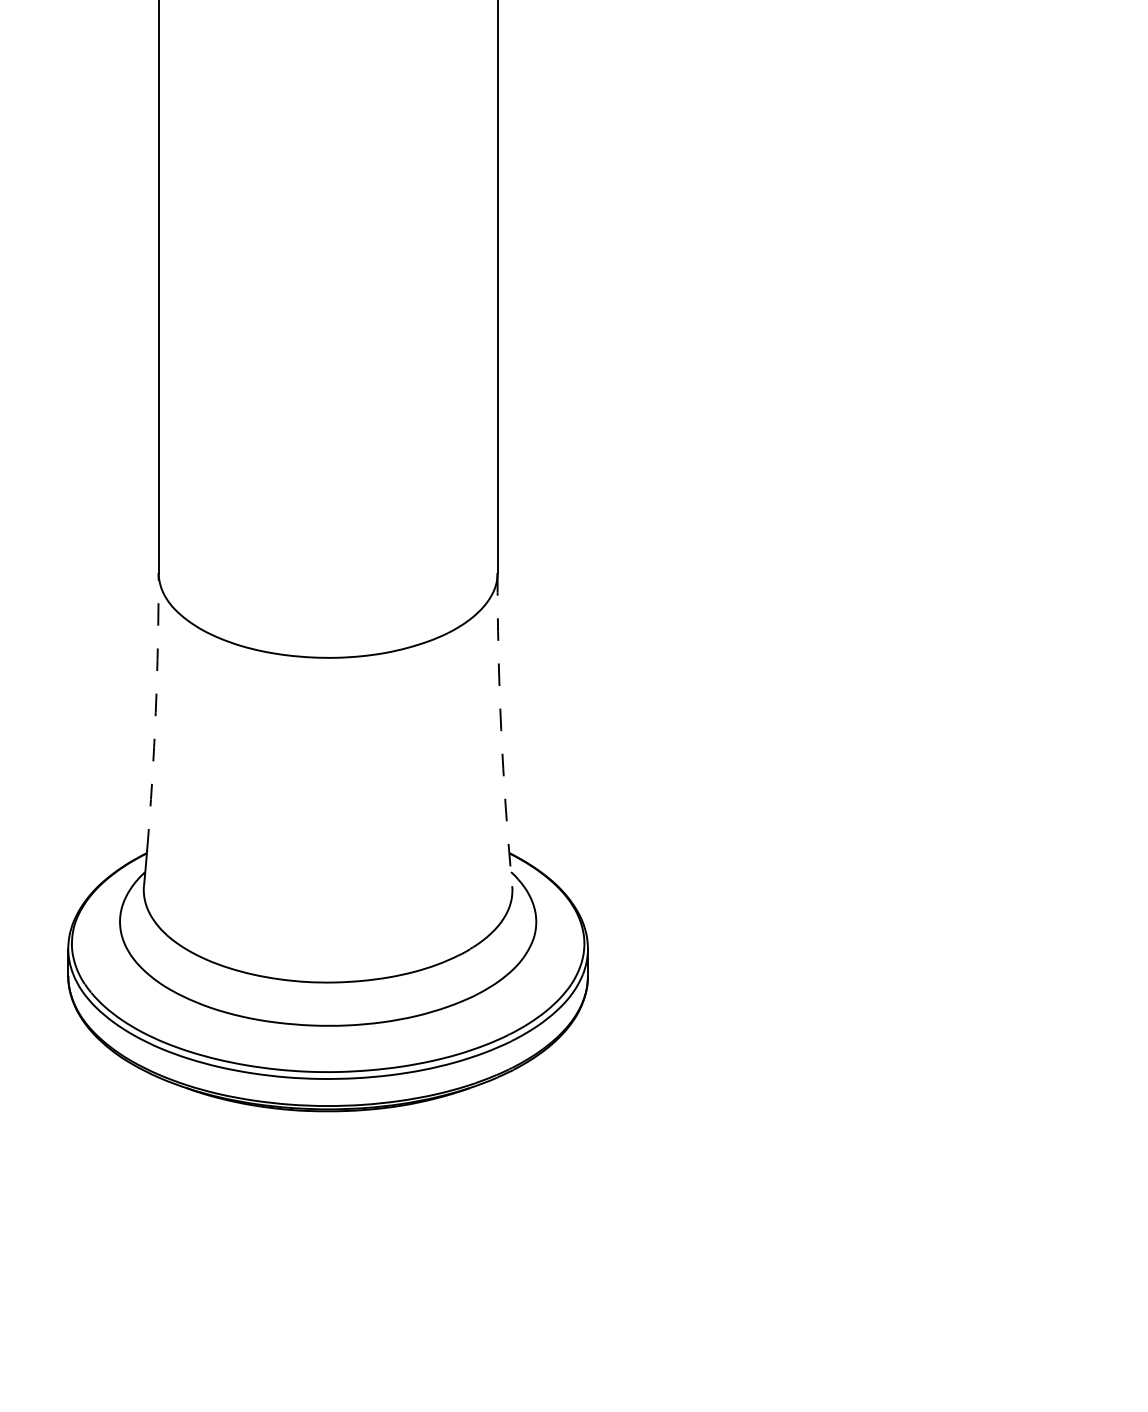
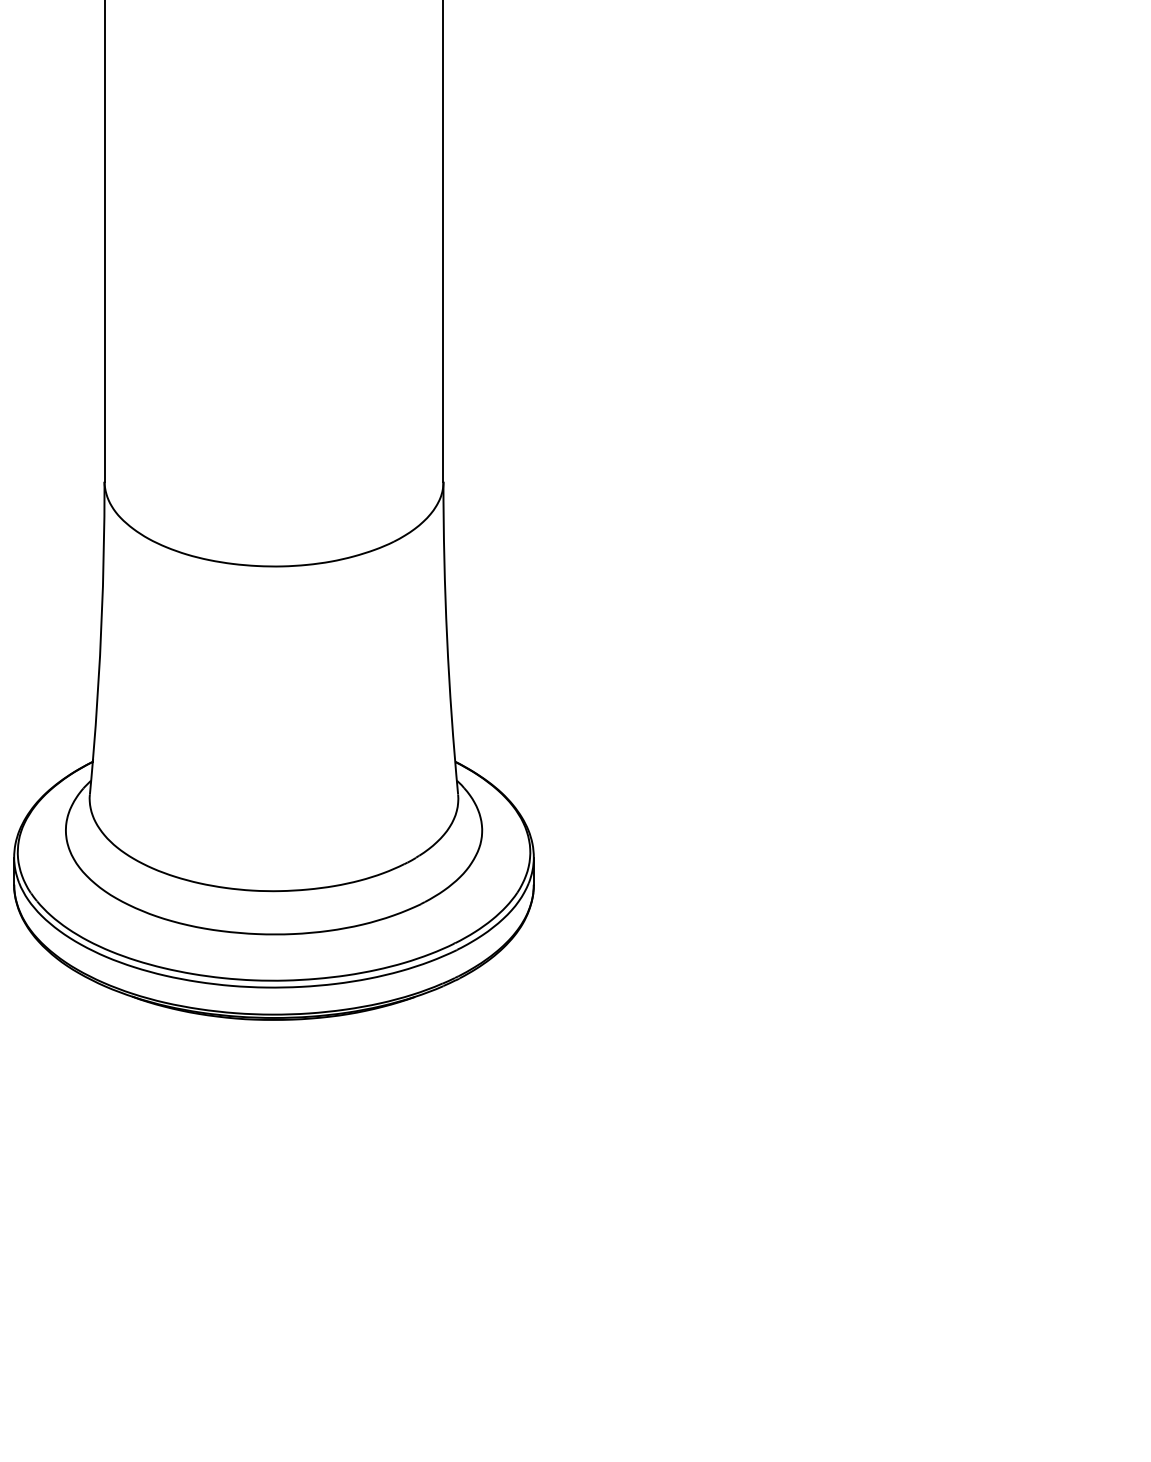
arc: (155, 712) -> (101, 621), dashed -> solid
arc: (501, 729) -> (447, 638), dashed -> solid

